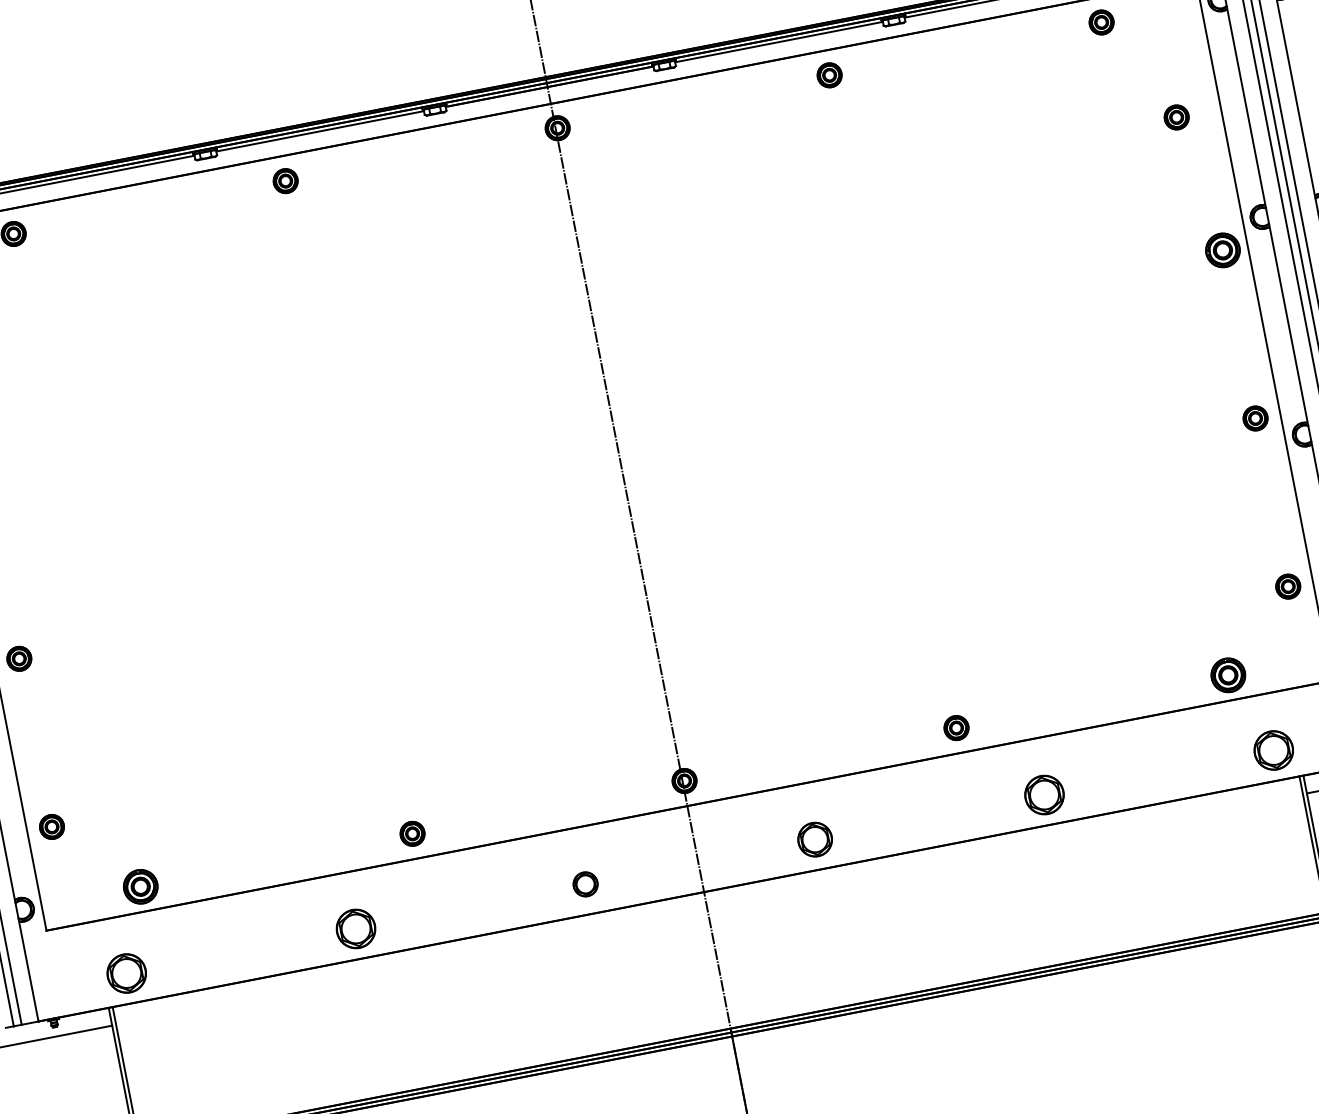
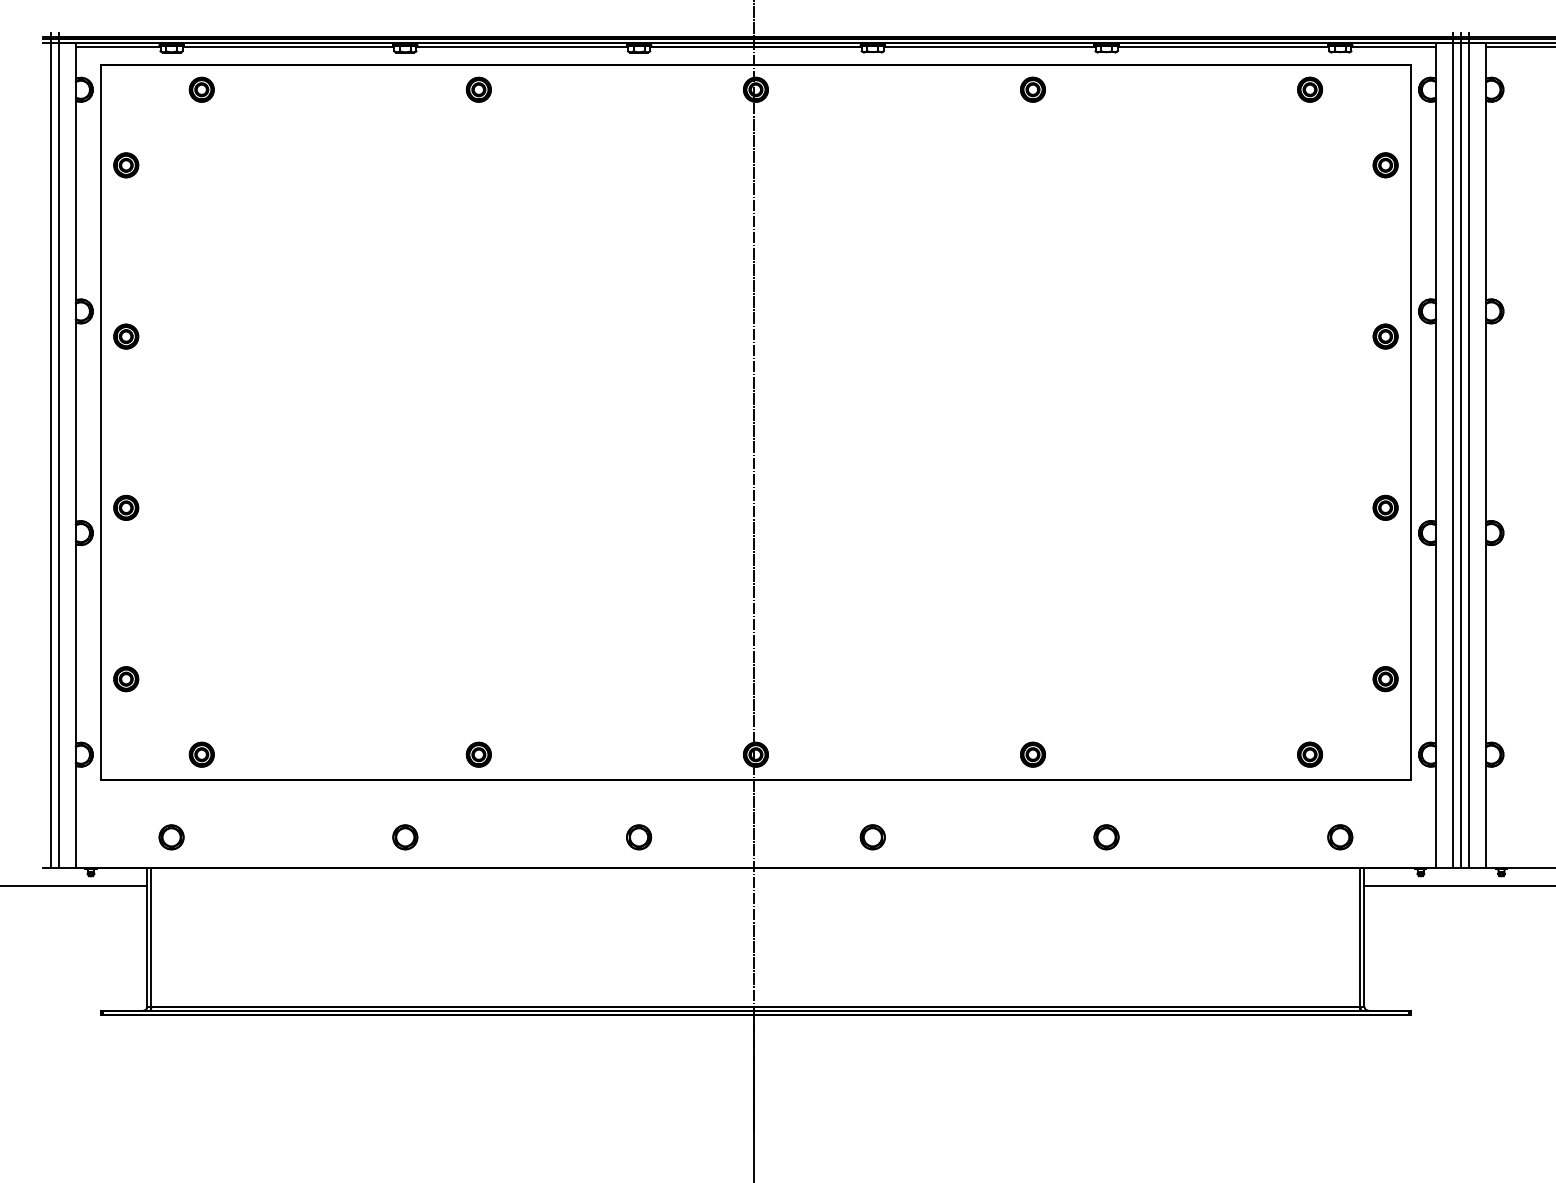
part: (1176, 117) -> (1385, 165), moved
part: (1222, 250) -> (1385, 336), size x0.71
part: (1228, 674) -> (1310, 754), size x0.71
part: (1274, 750) -> (1340, 837), size x0.62
part: (1044, 795) -> (1106, 837), size x0.62
part: (814, 839) -> (872, 837), size x0.71
part: (140, 886) -> (201, 754), size x0.71
part: (356, 929) -> (405, 837), size x0.62
part: (126, 973) -> (171, 837), size x0.62

